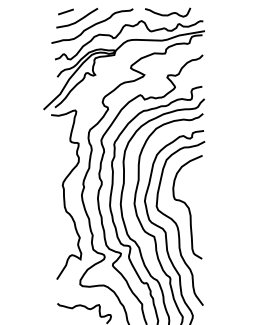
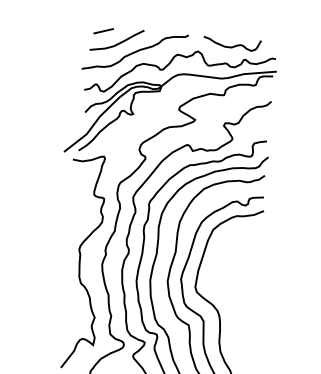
part: (187, 207) -> (234, 292), removed

